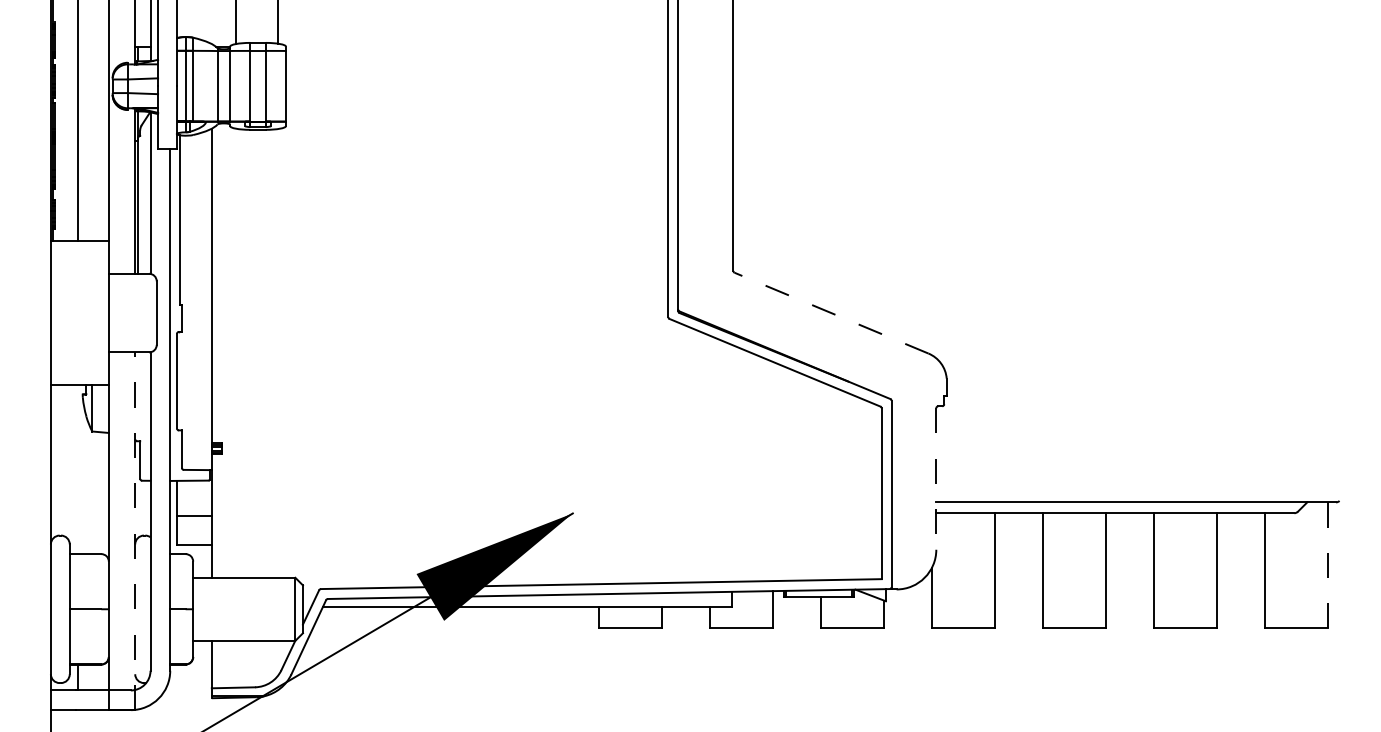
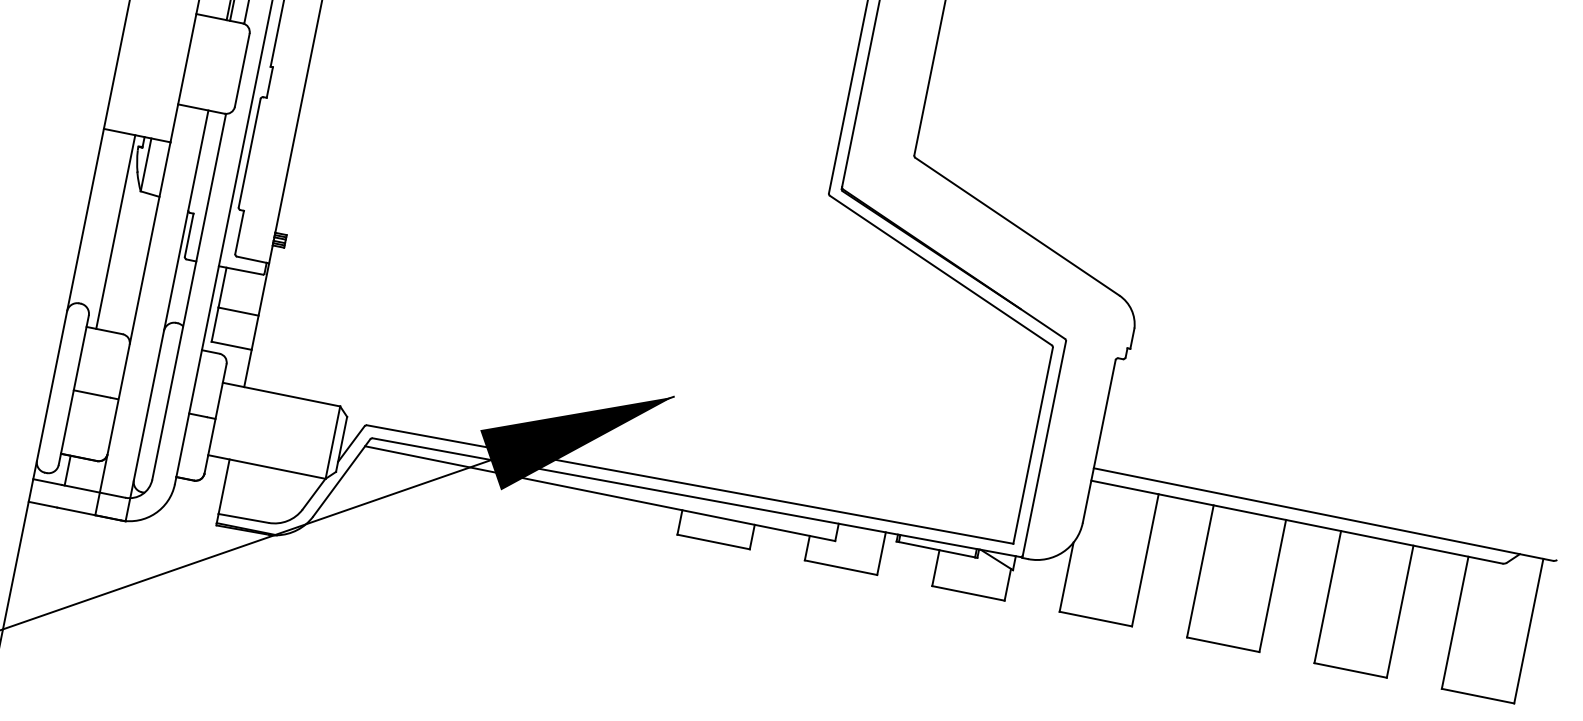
line: (831, 312) -> (1017, 225), dashed -> solid
line: (78, 469) -> (116, 231), added
line: (936, 478) -> (1099, 440), dashed -> solid
line: (135, 531) -> (167, 316), dashed -> solid
line: (1327, 565) -> (1528, 631), dashed -> solid

